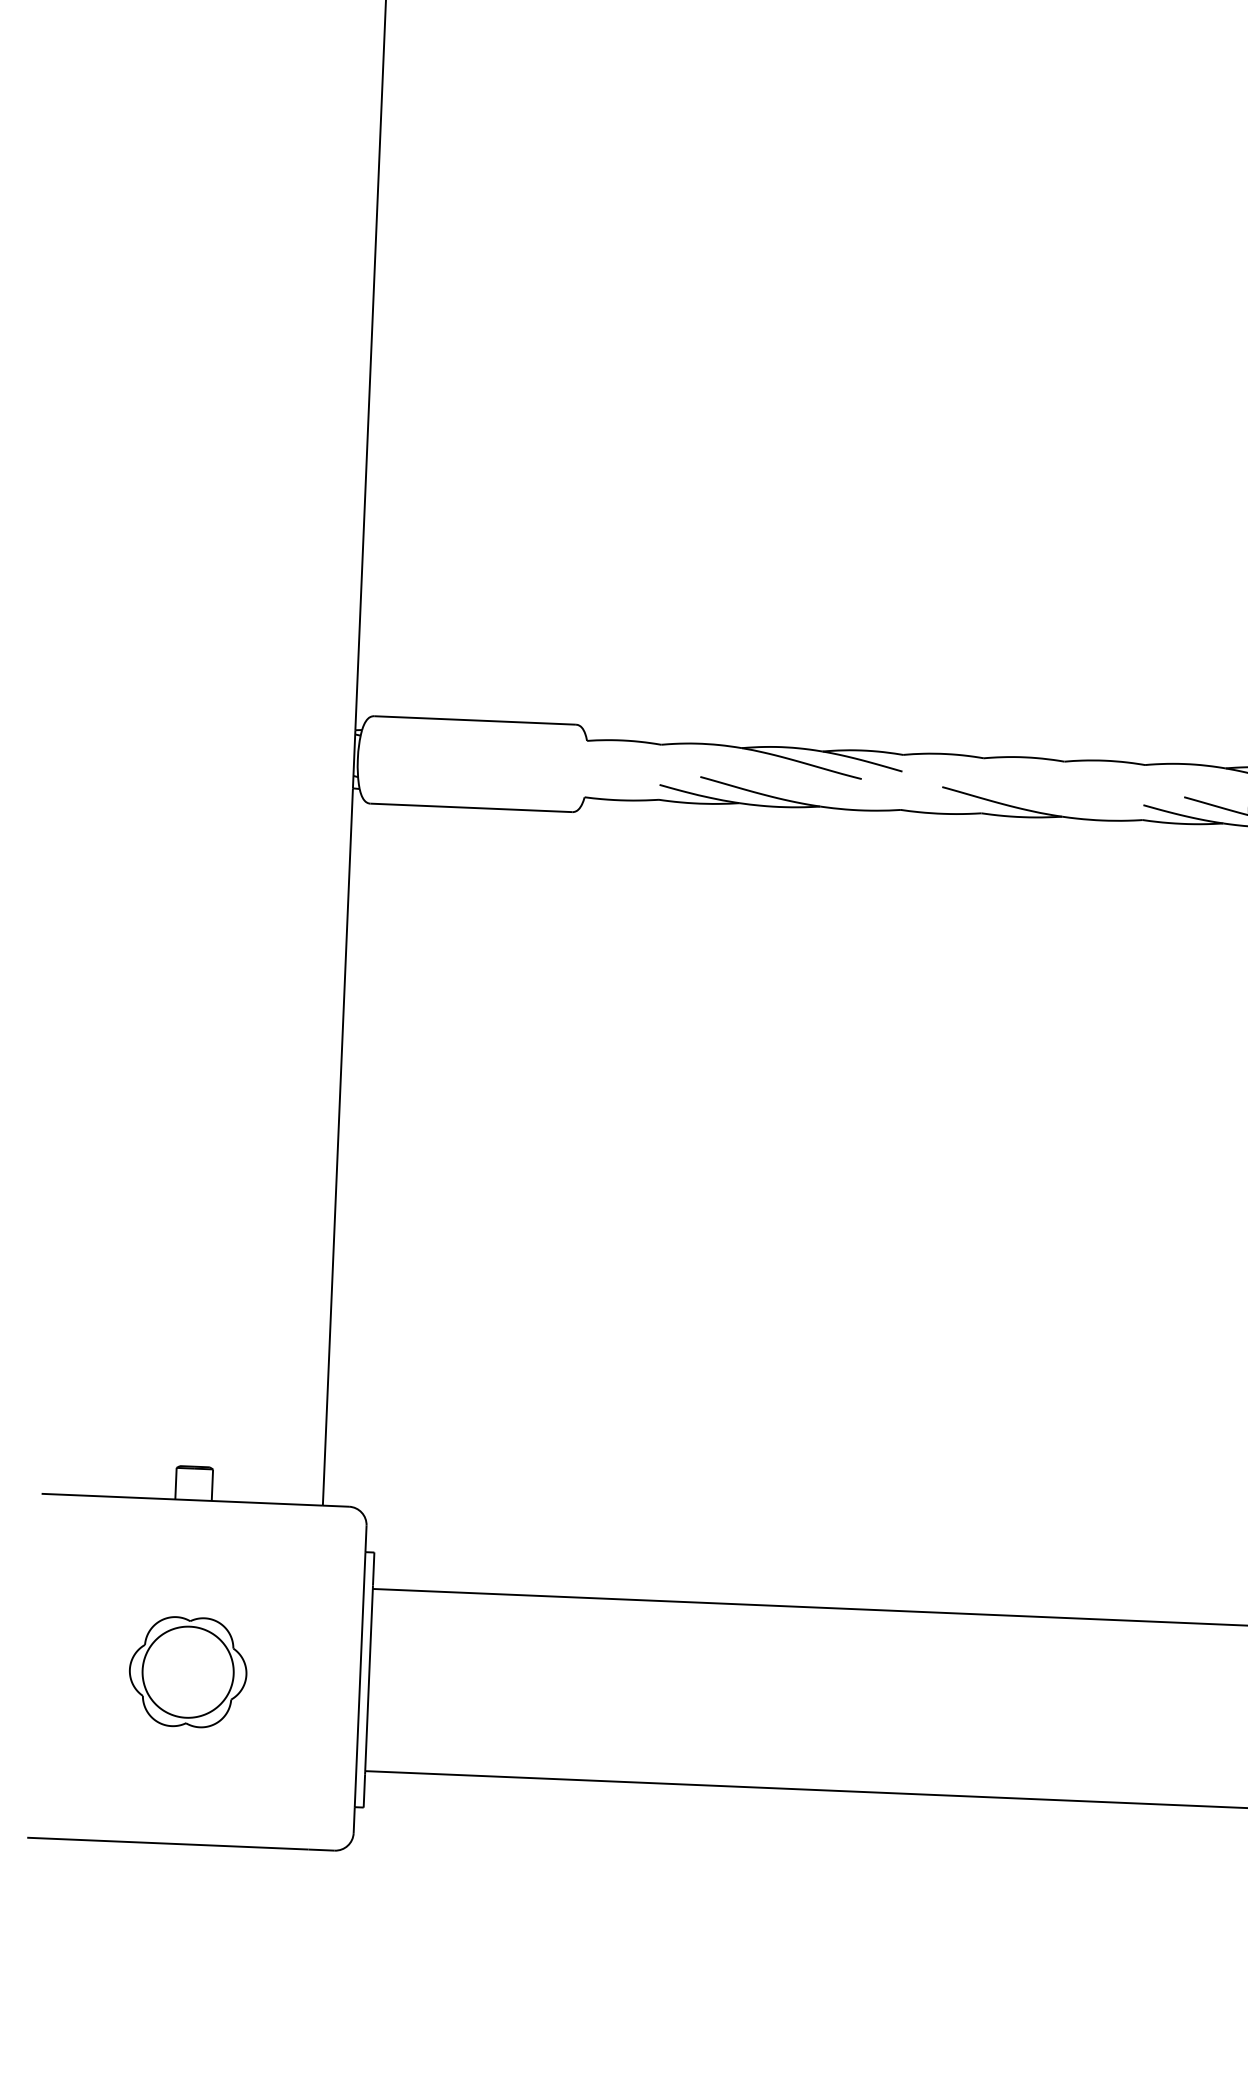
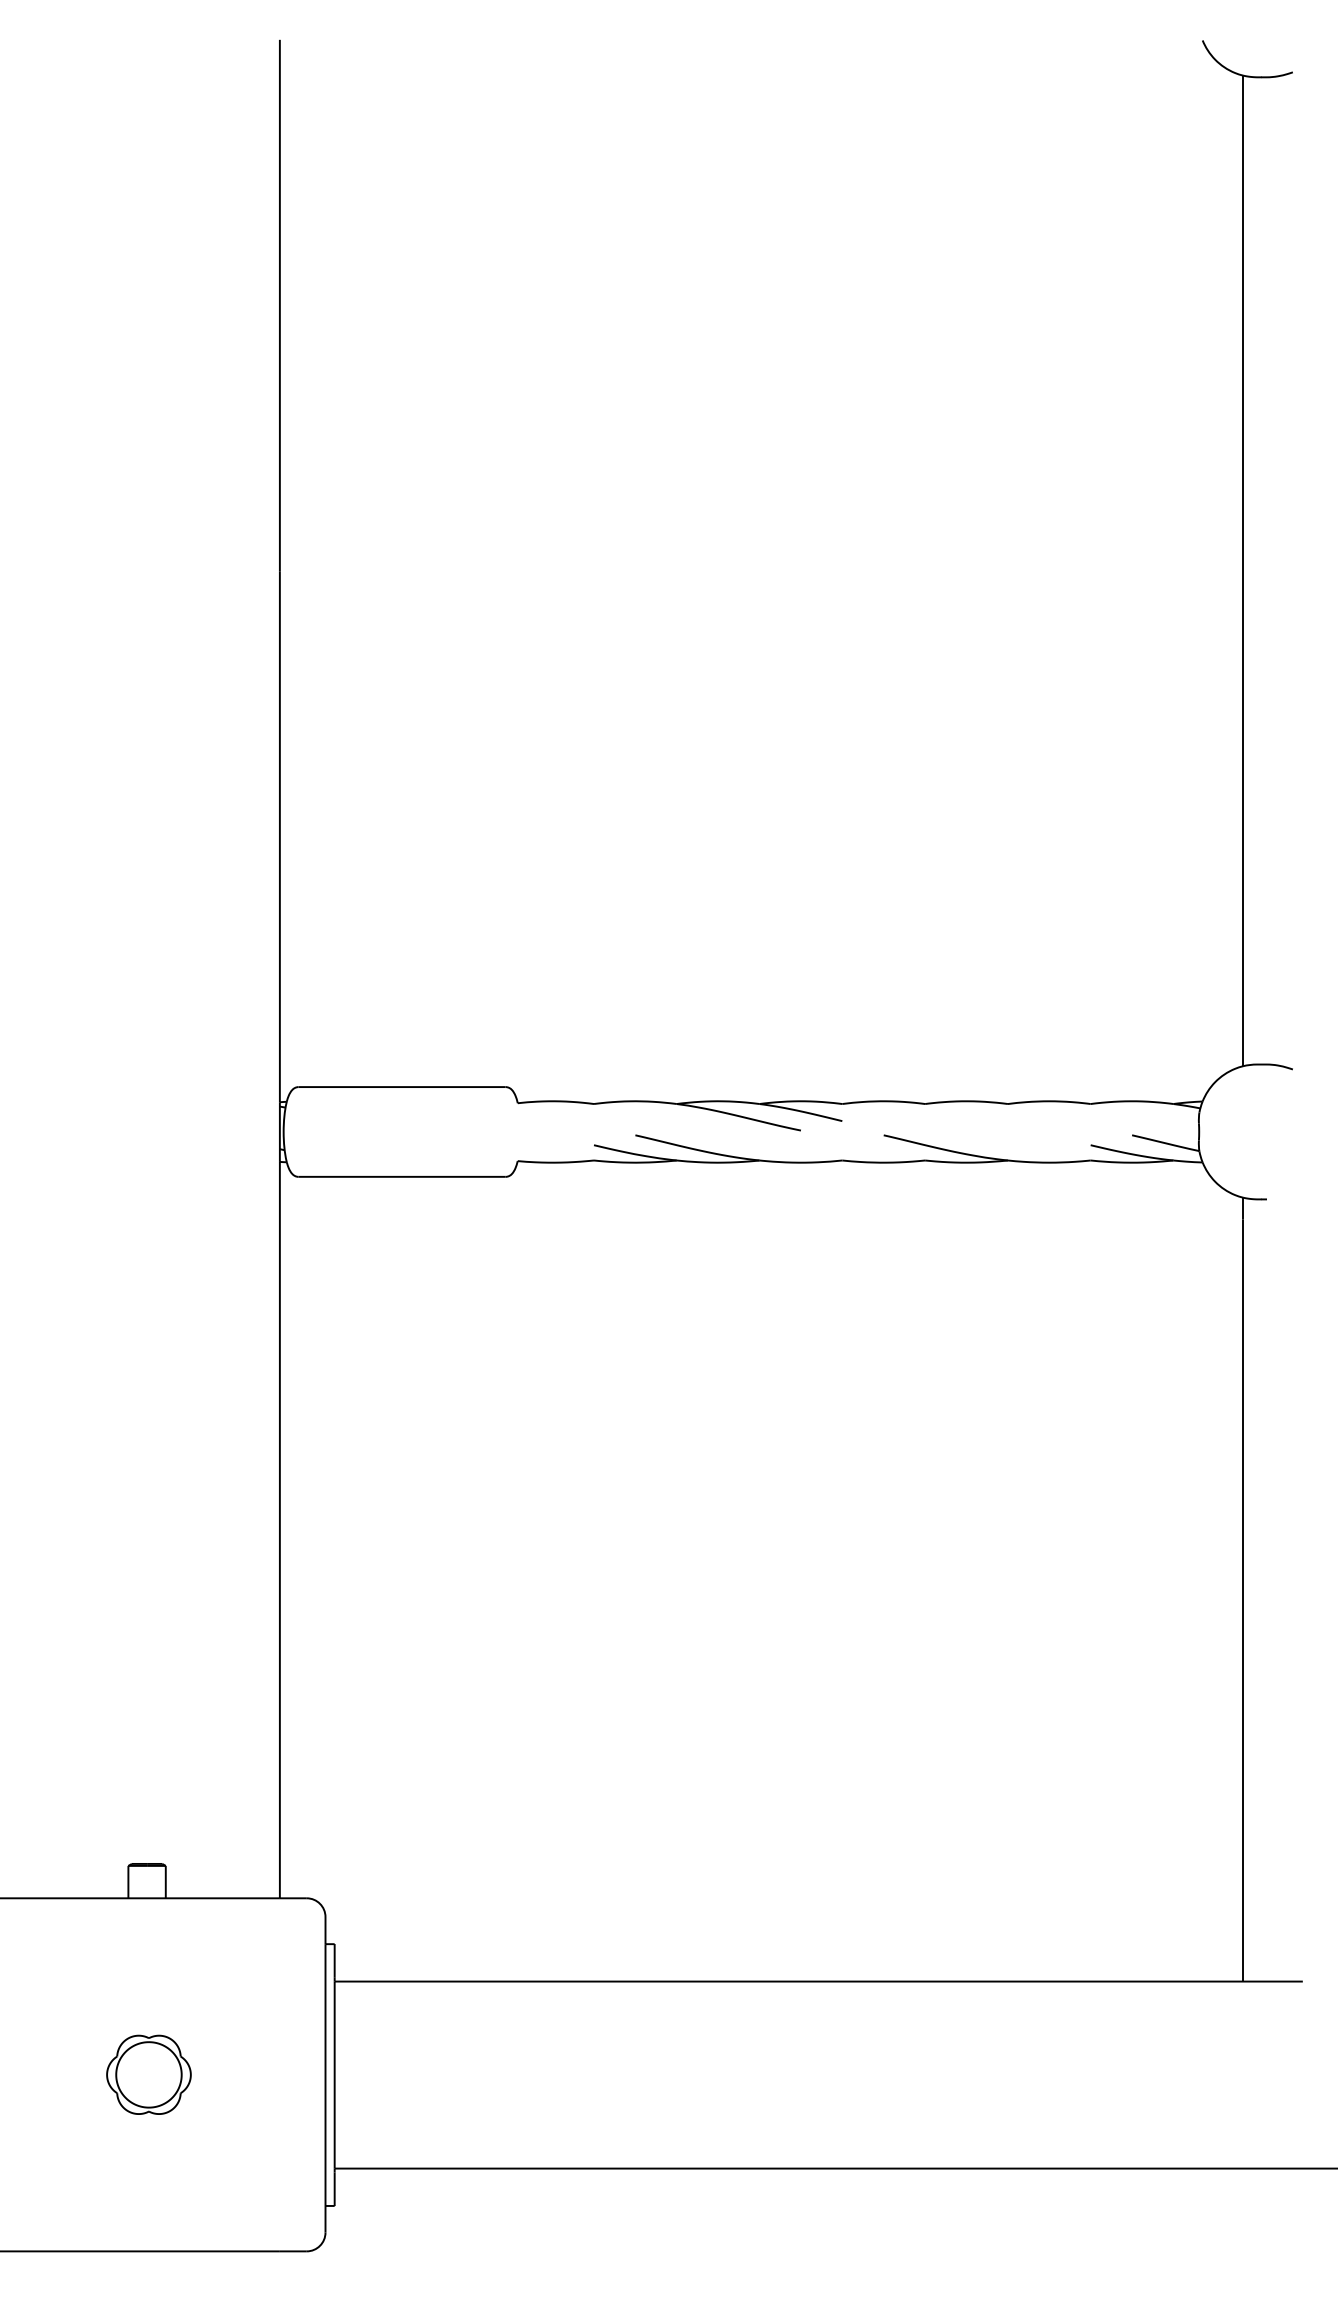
part: (187, 1671) -> (148, 2074), size x0.7

